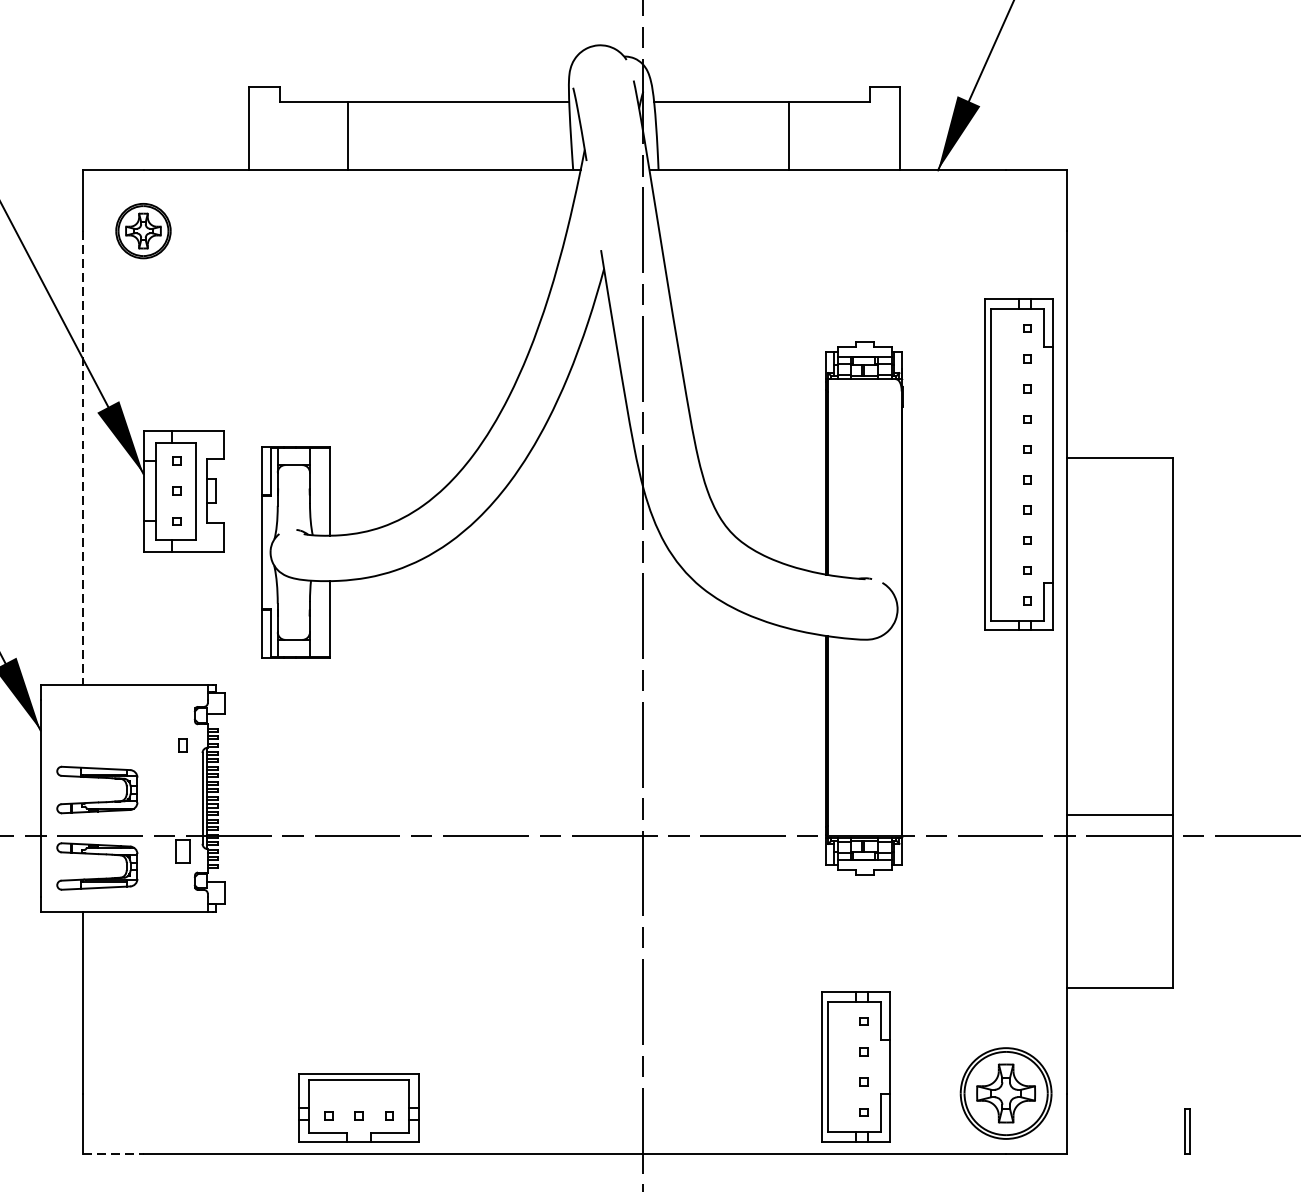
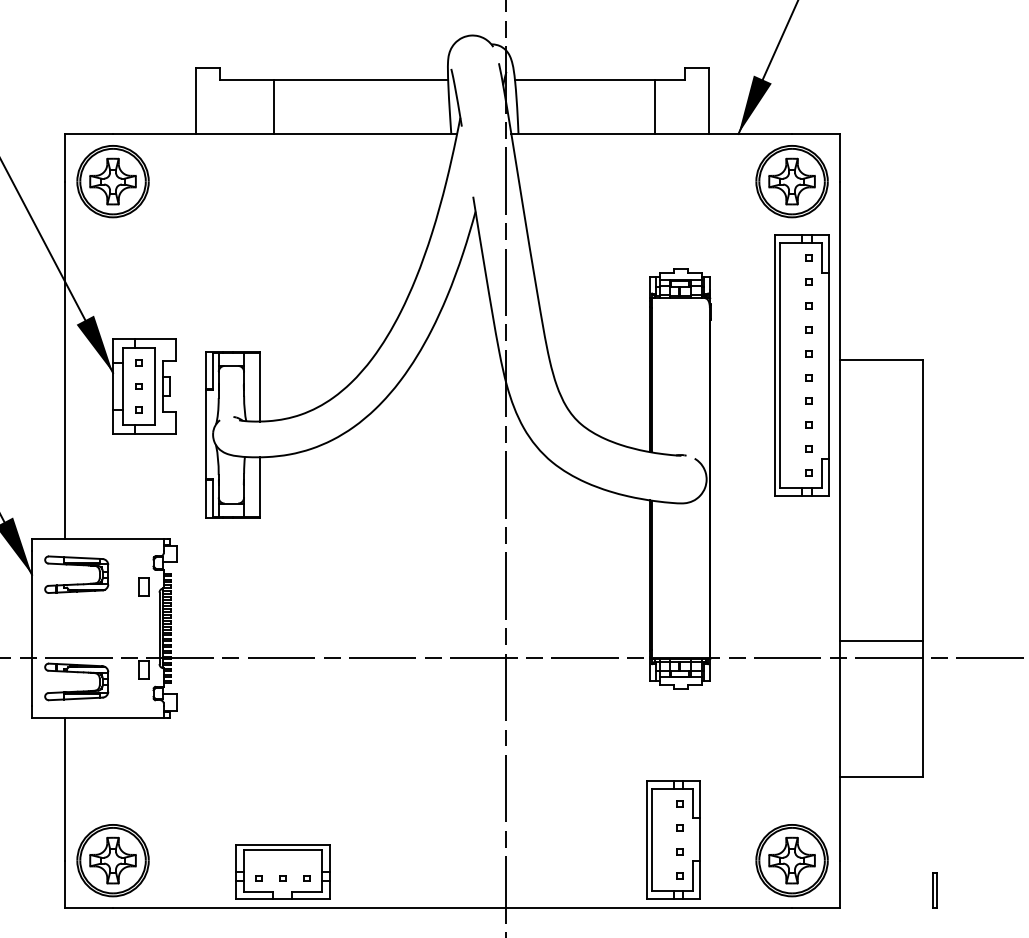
line: (789, 135) -> (654, 106), moved
part: (142, 230) -> (112, 181), size x1.67
part: (1005, 230) -> (791, 181), added
line: (83, 458) -> (65, 360), dashed -> solid
part: (182, 745) -> (143, 586), size x1.67
part: (97, 778) -> (76, 565), moved
part: (142, 1093) -> (112, 860), added
line: (113, 1154) -> (89, 908), dashed -> solid

